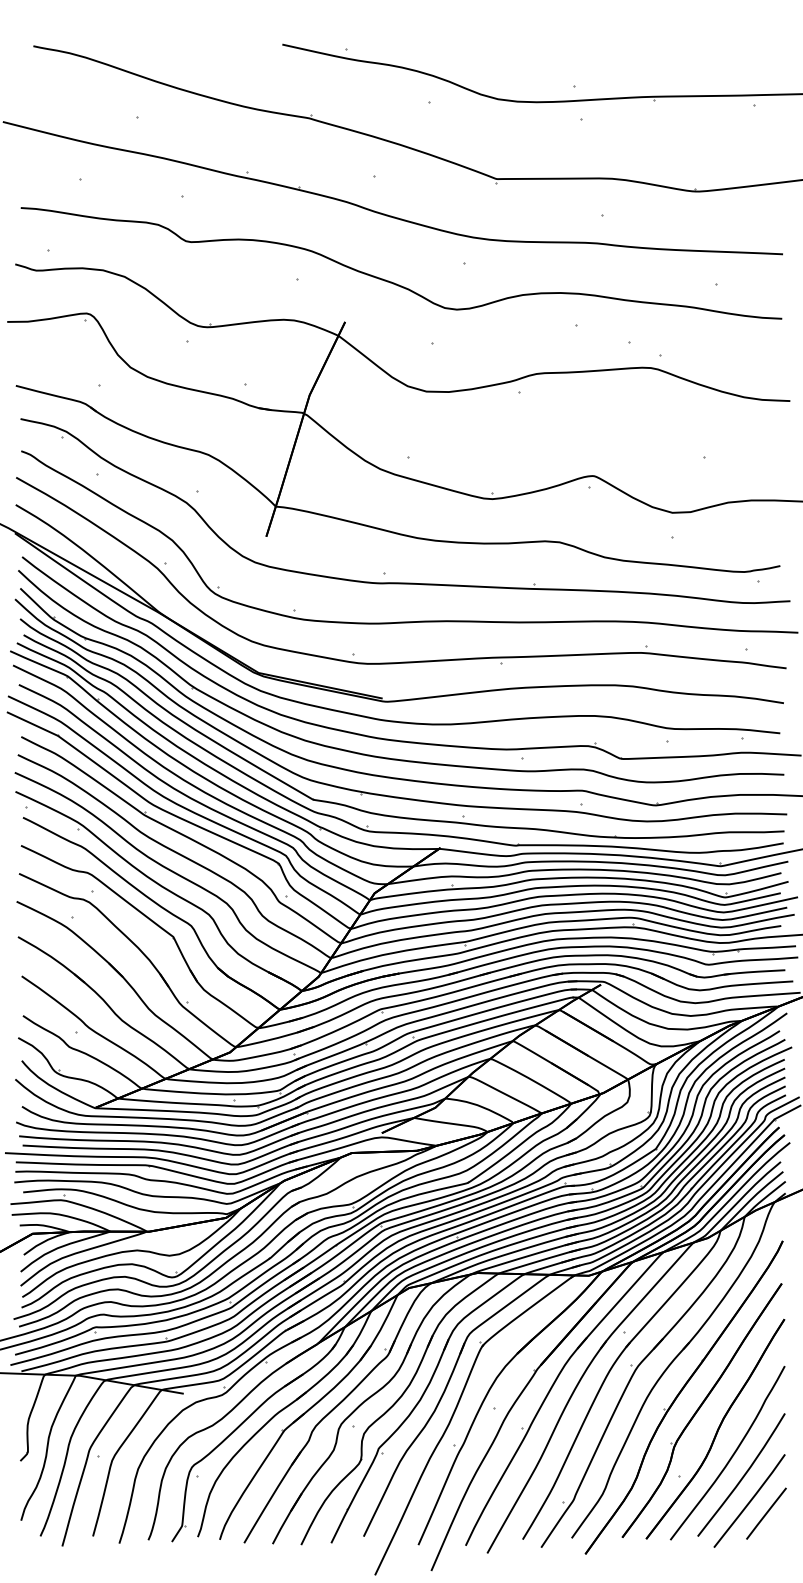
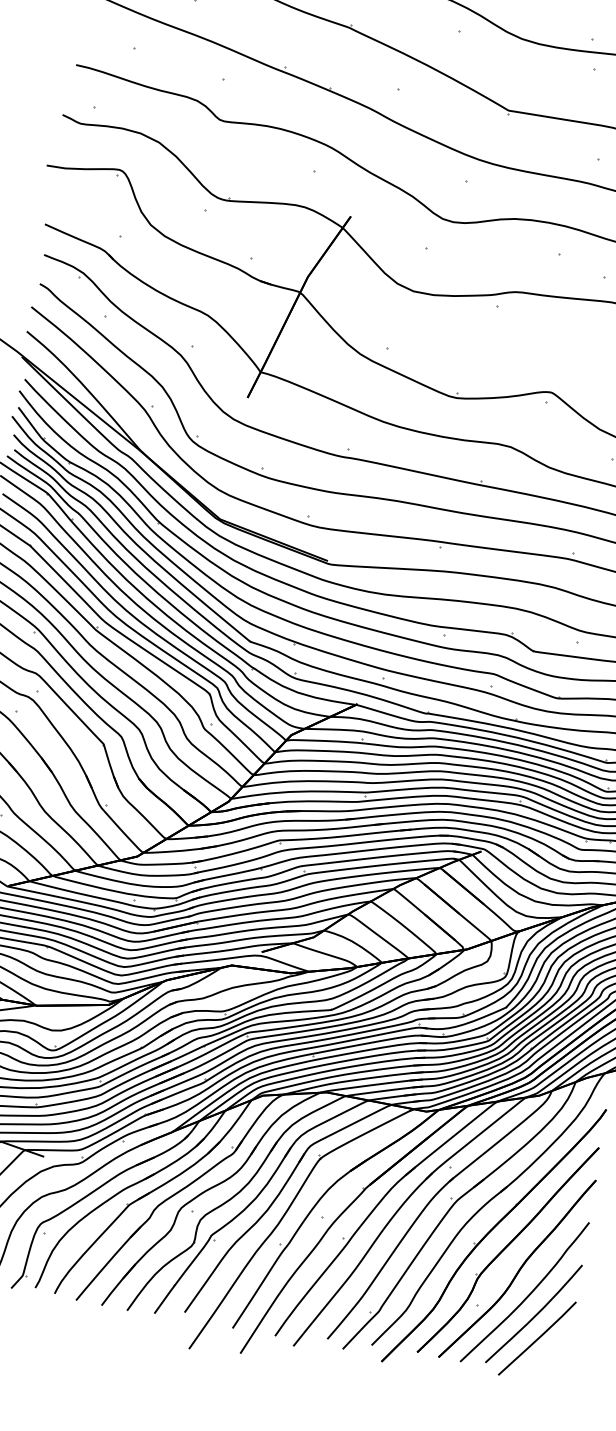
line: (766, 1513) -> (550, 1352), removed

